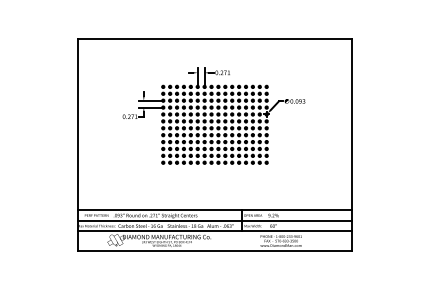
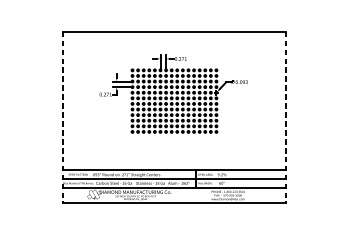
line: (77, 145) -> (62, 117), solid -> dashed
line: (352, 145) -> (286, 117), solid -> dashed

